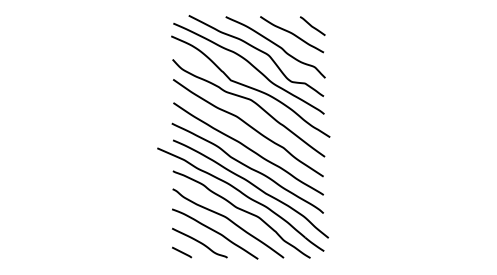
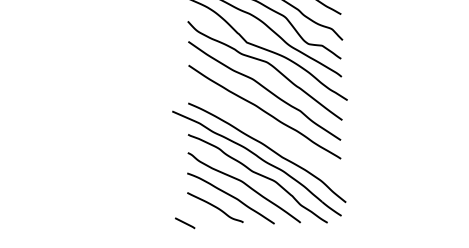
curve: (247, 167) -> (263, 130), removed
line: (182, 252) -> (185, 223), moved

